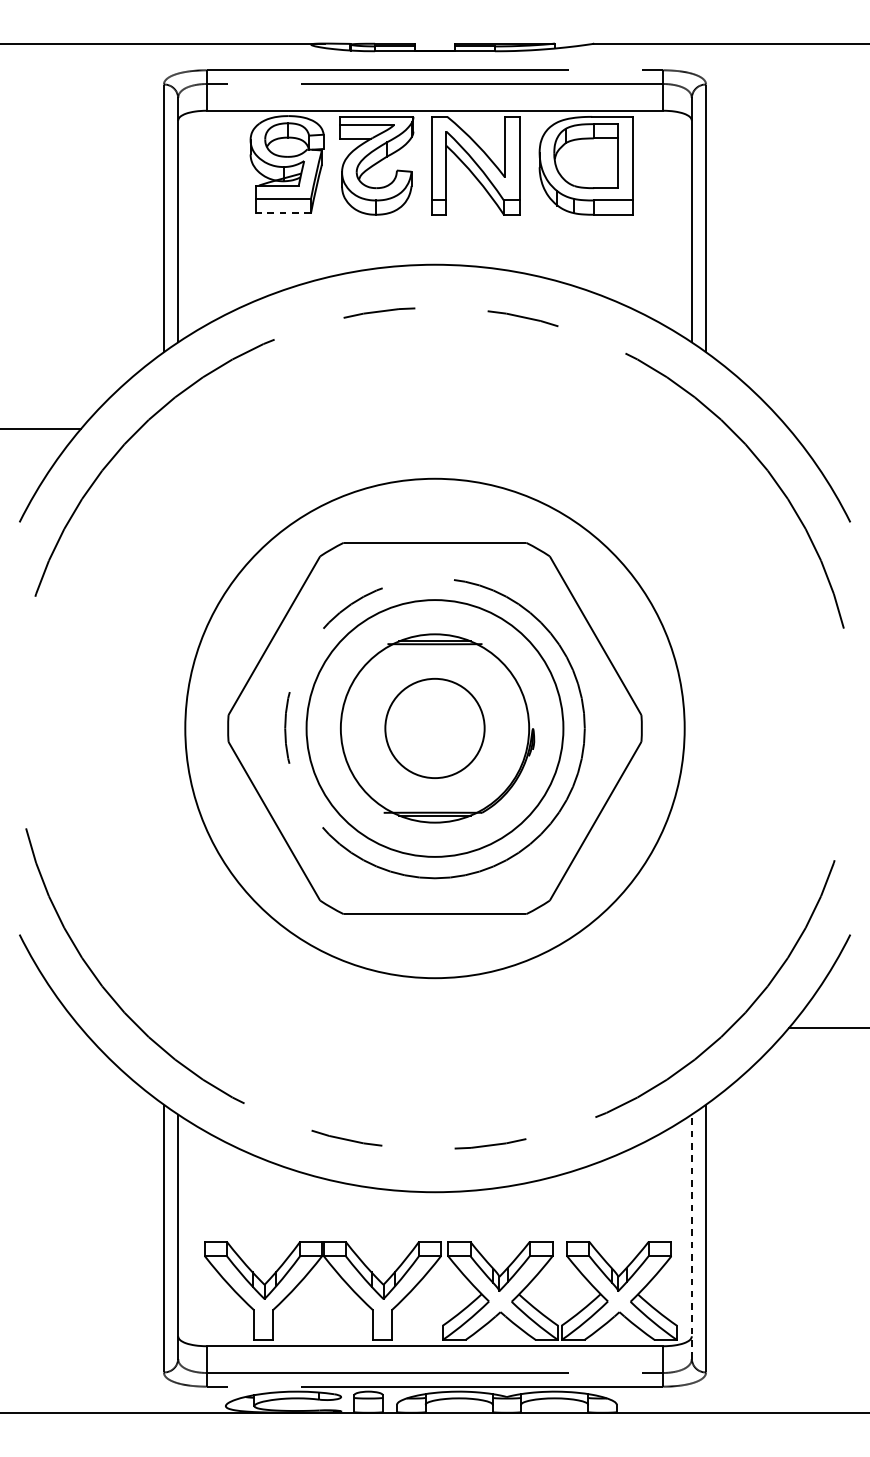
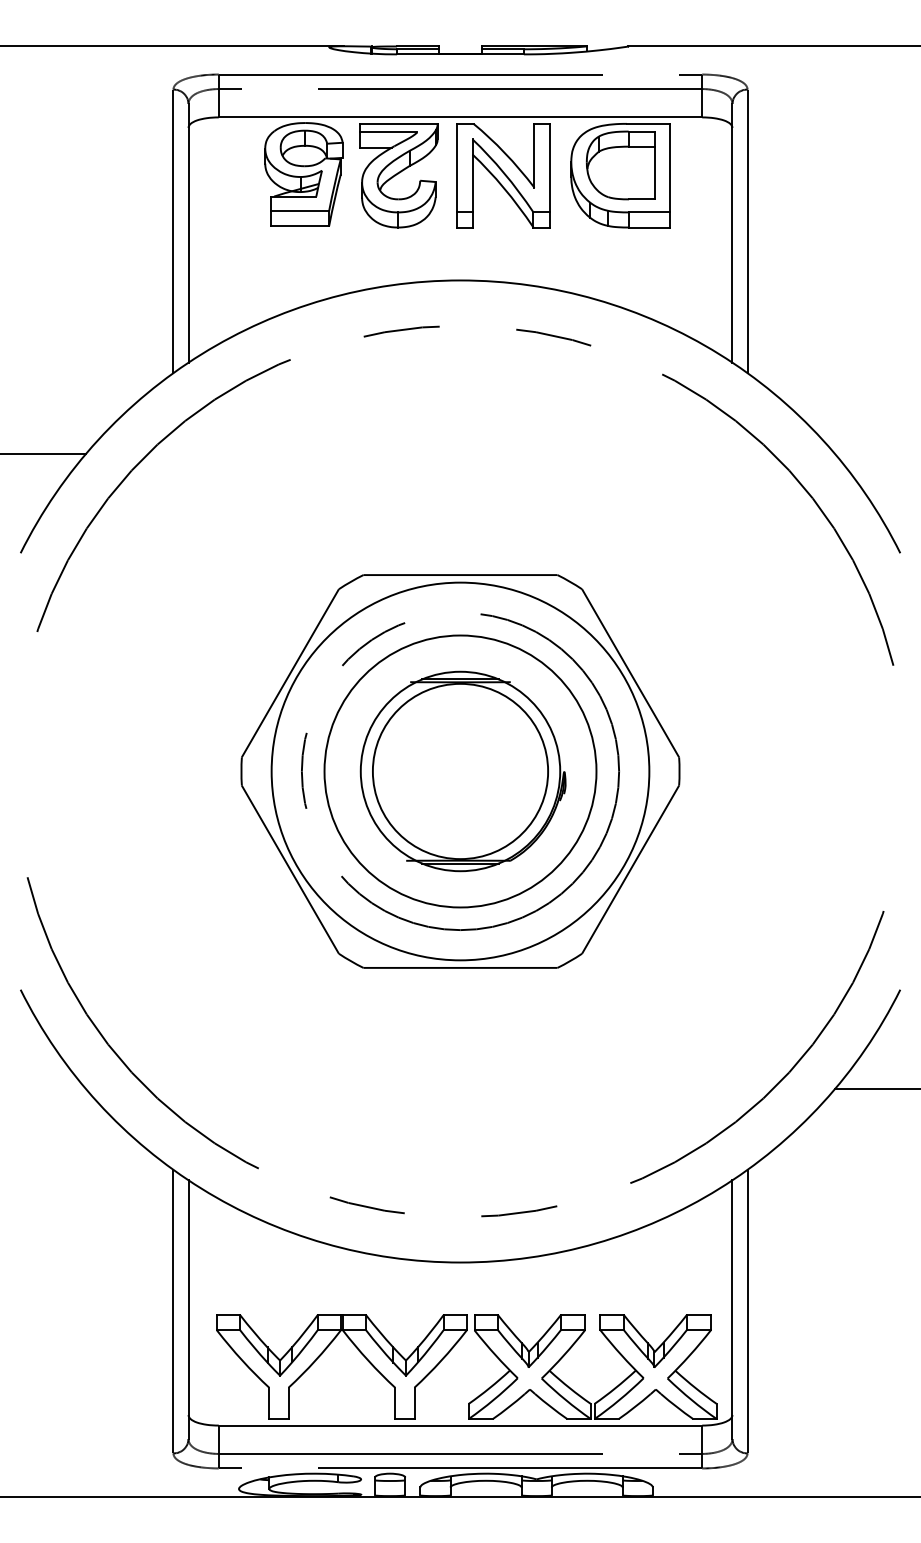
line: (282, 213) -> (299, 226), dashed -> solid
circle: (435, 728) -> (460, 771), size x0.71
circle: (435, 728) -> (460, 771), size x1.67
line: (691, 1236) -> (732, 1309), dashed -> solid

